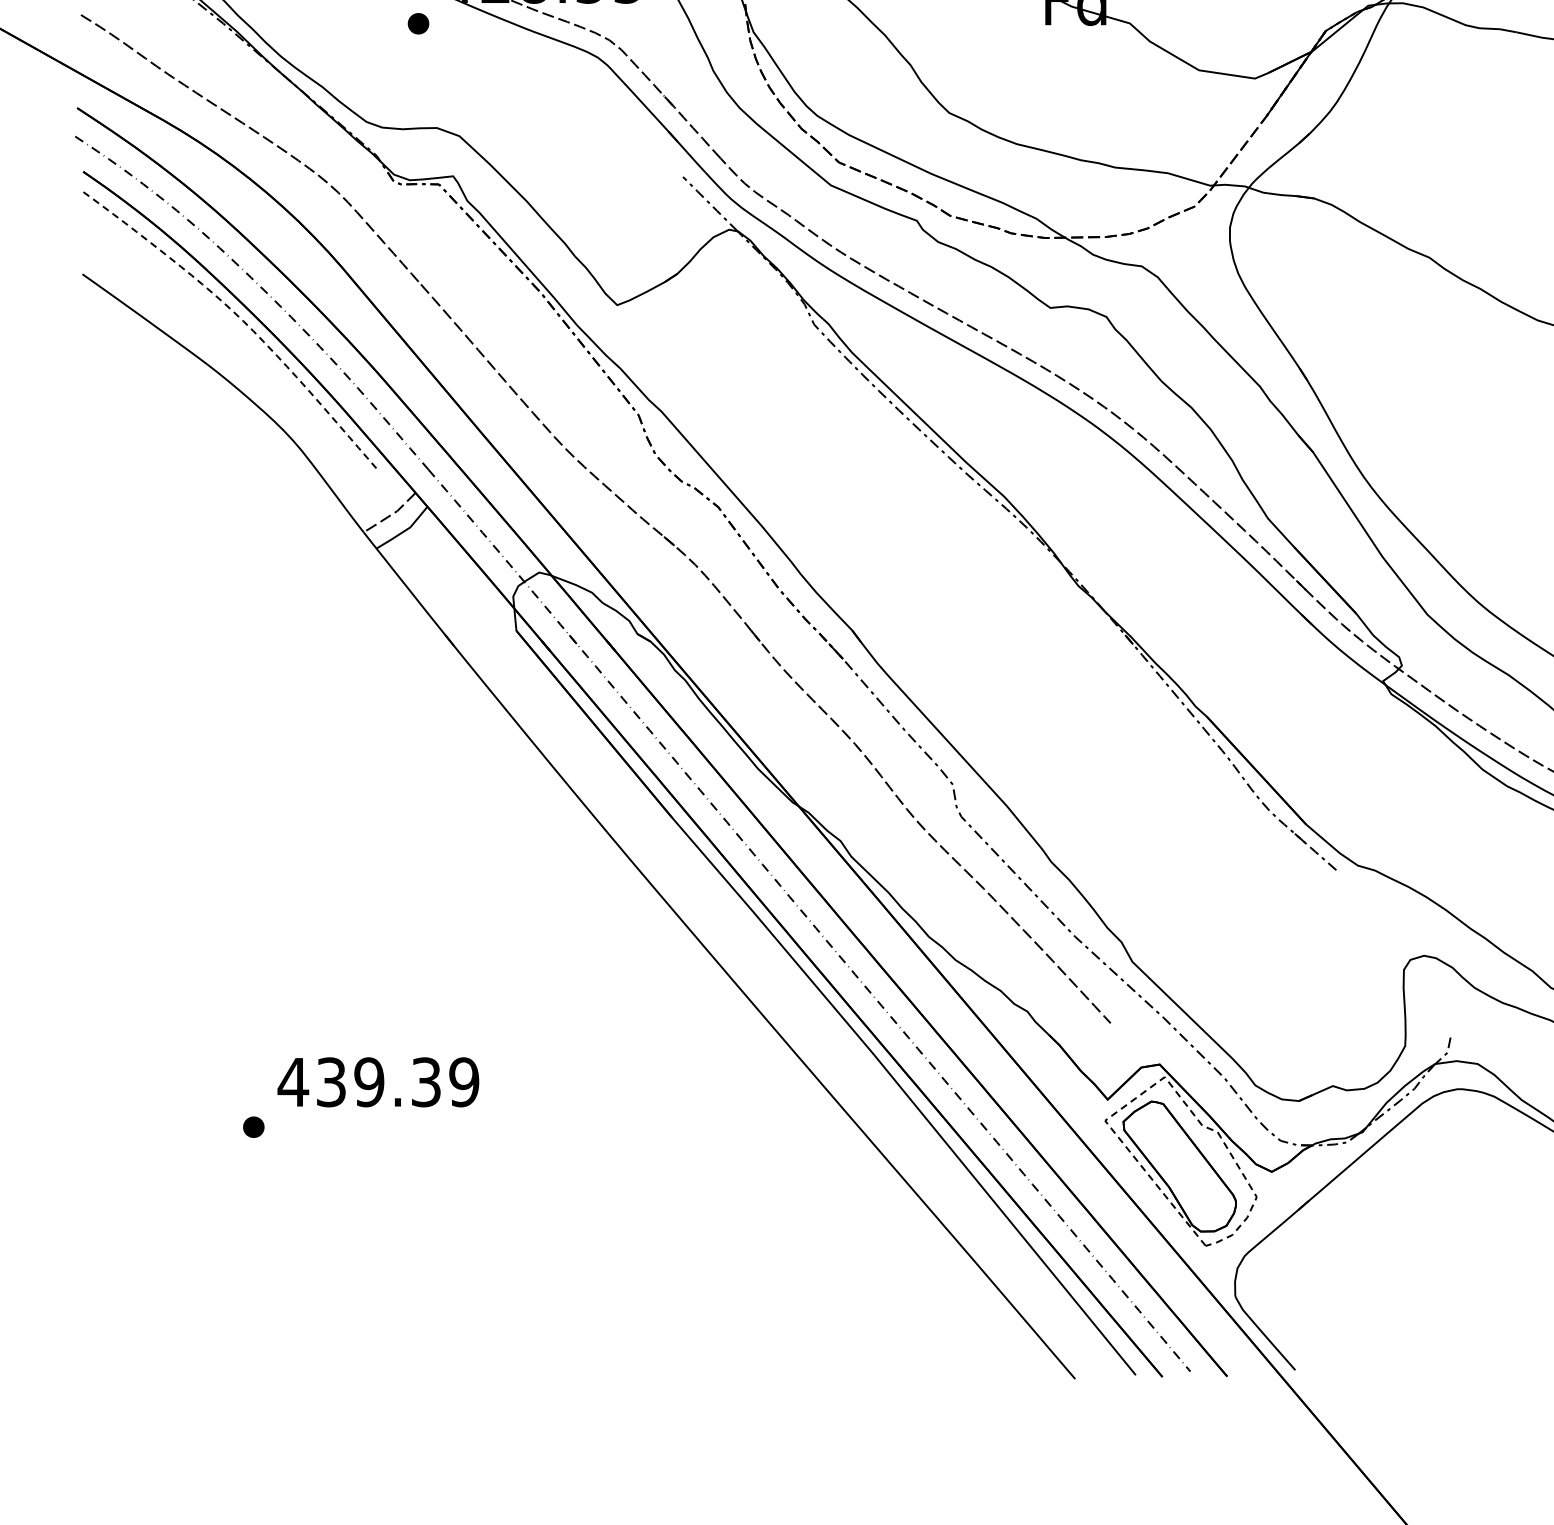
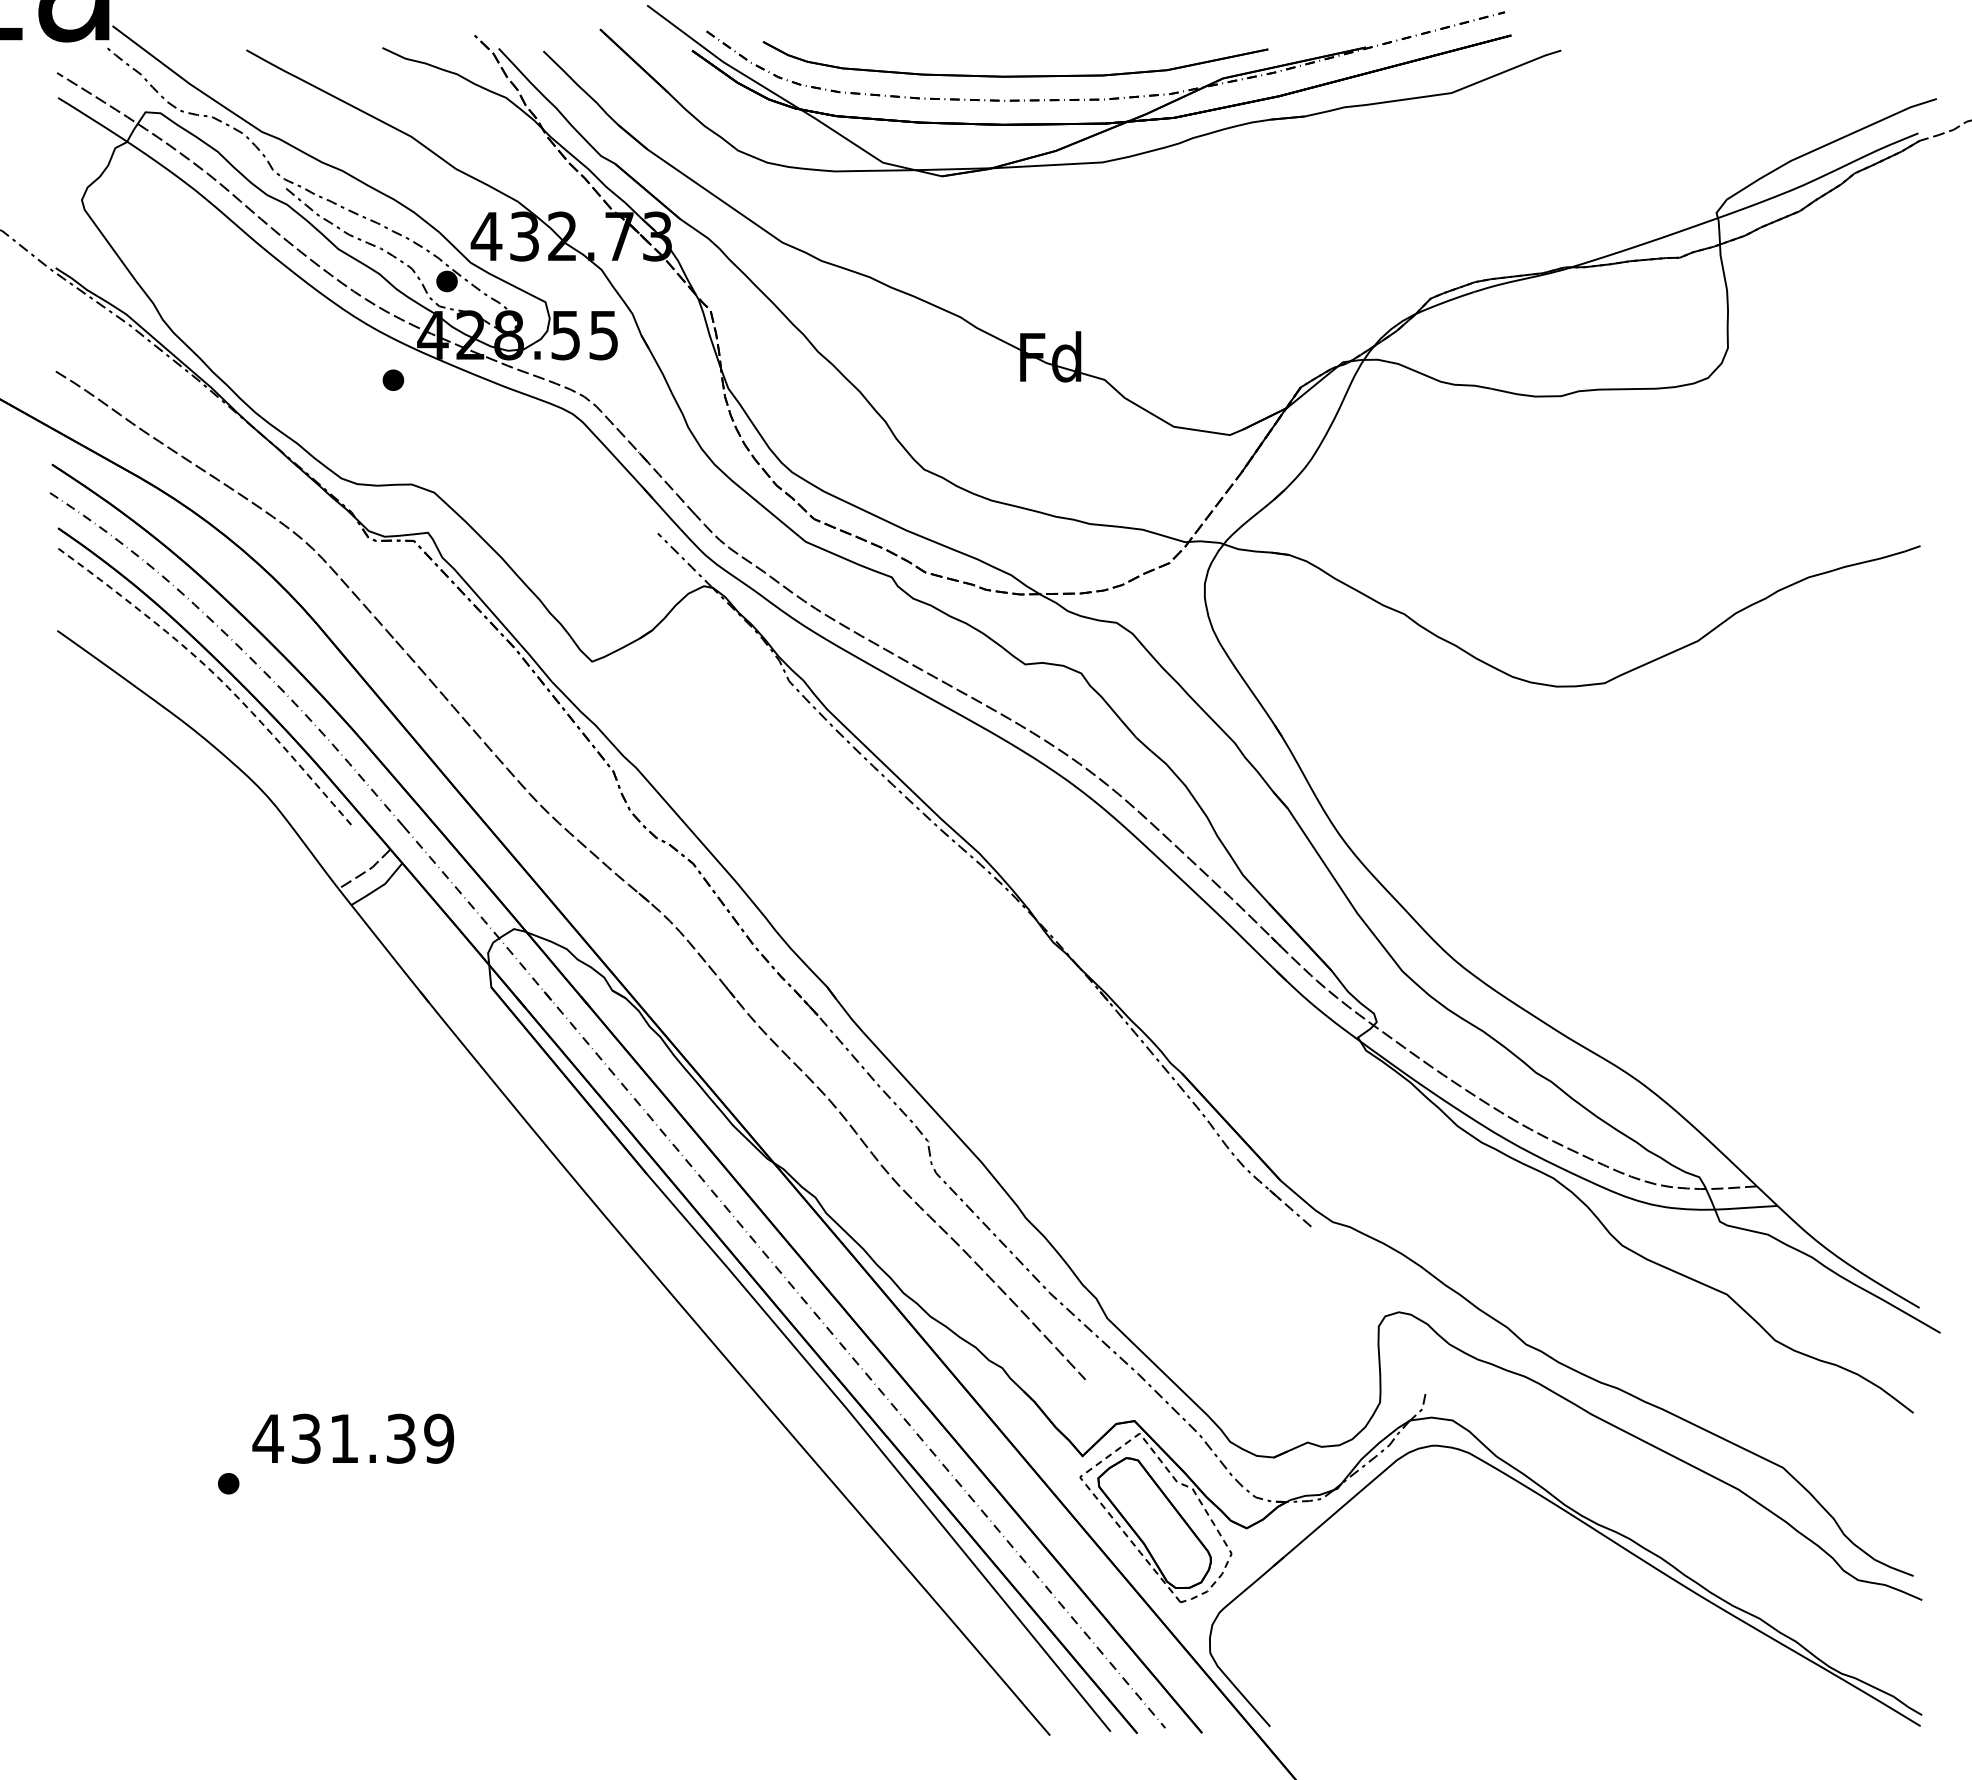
text: (369, 1082) -> (344, 1438), 439.39 -> 431.39

